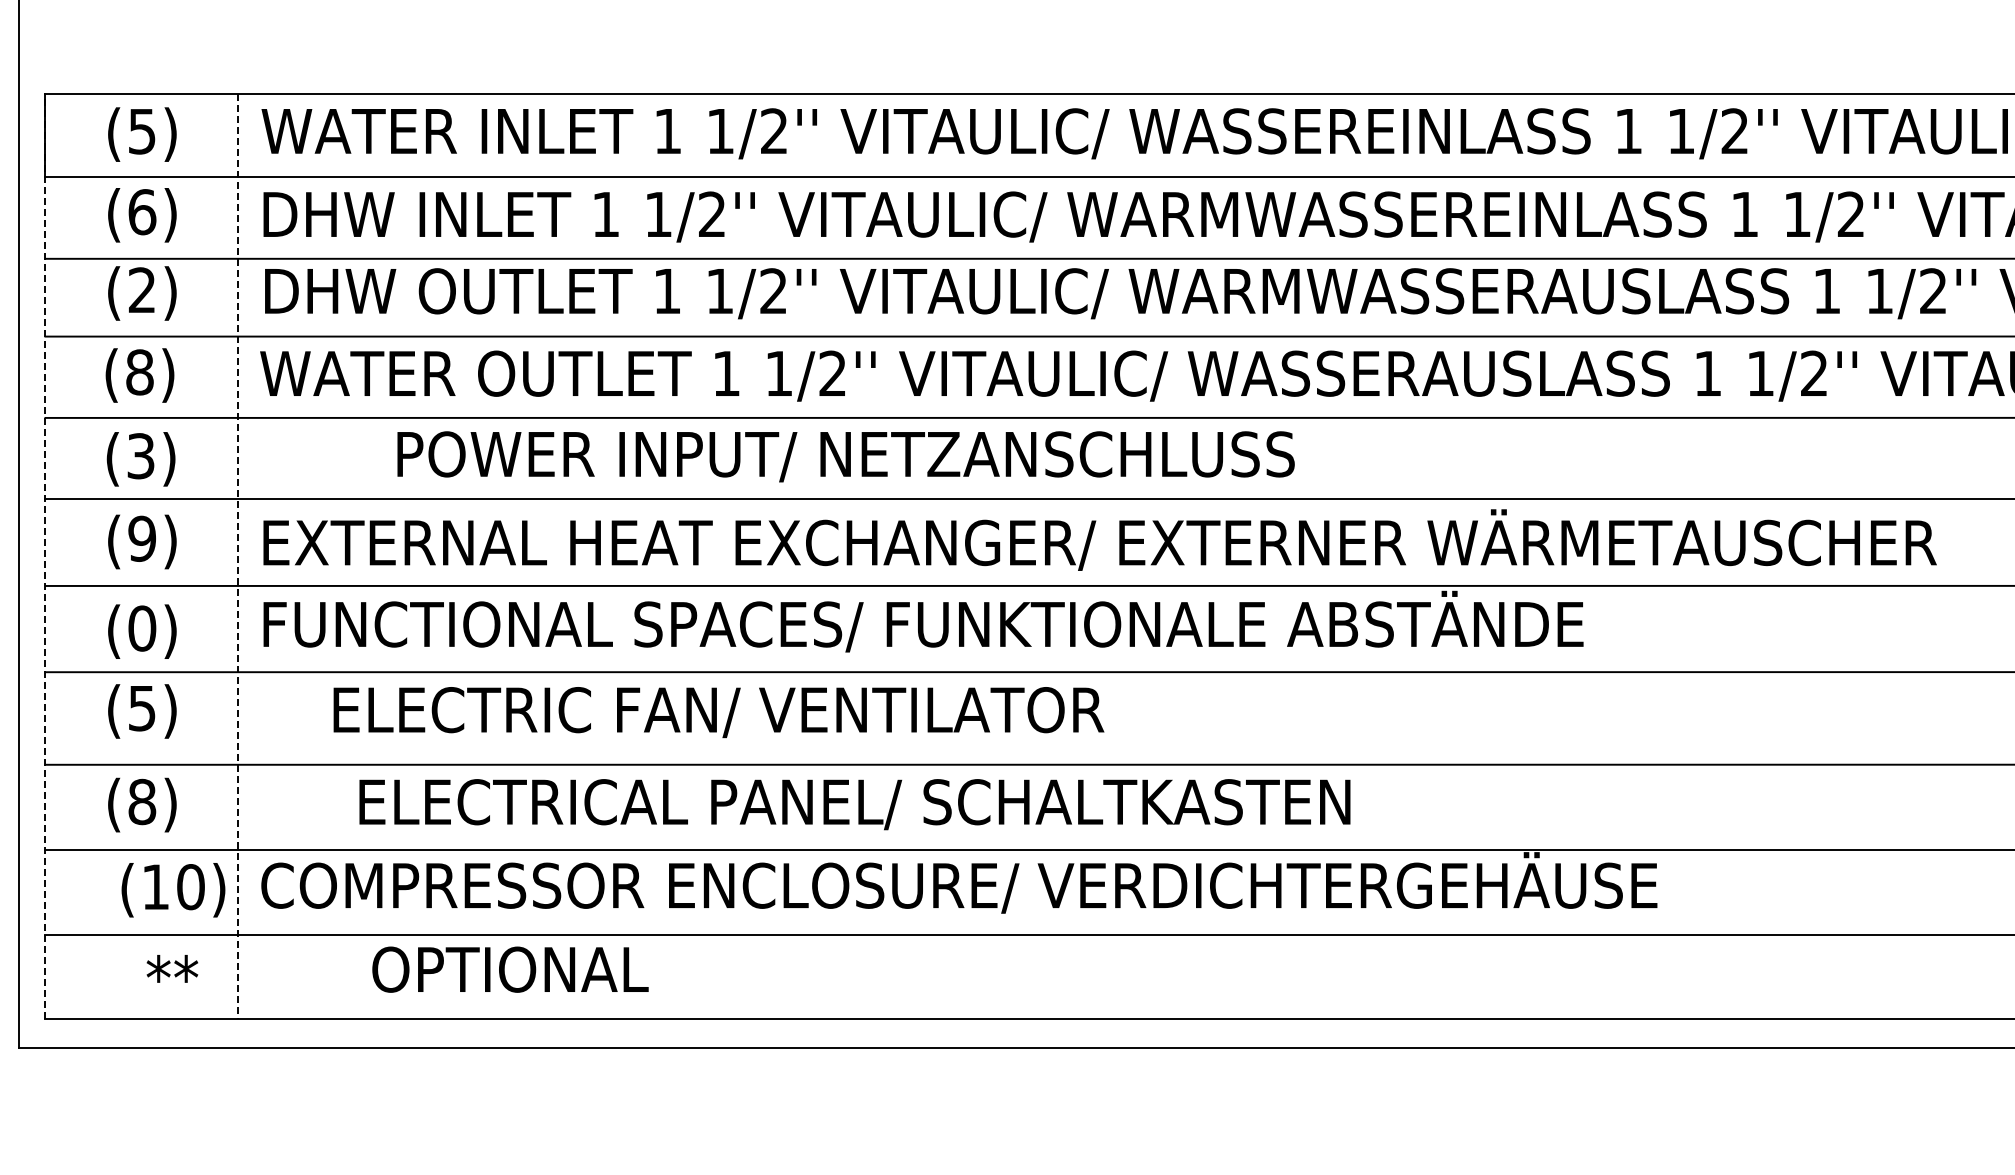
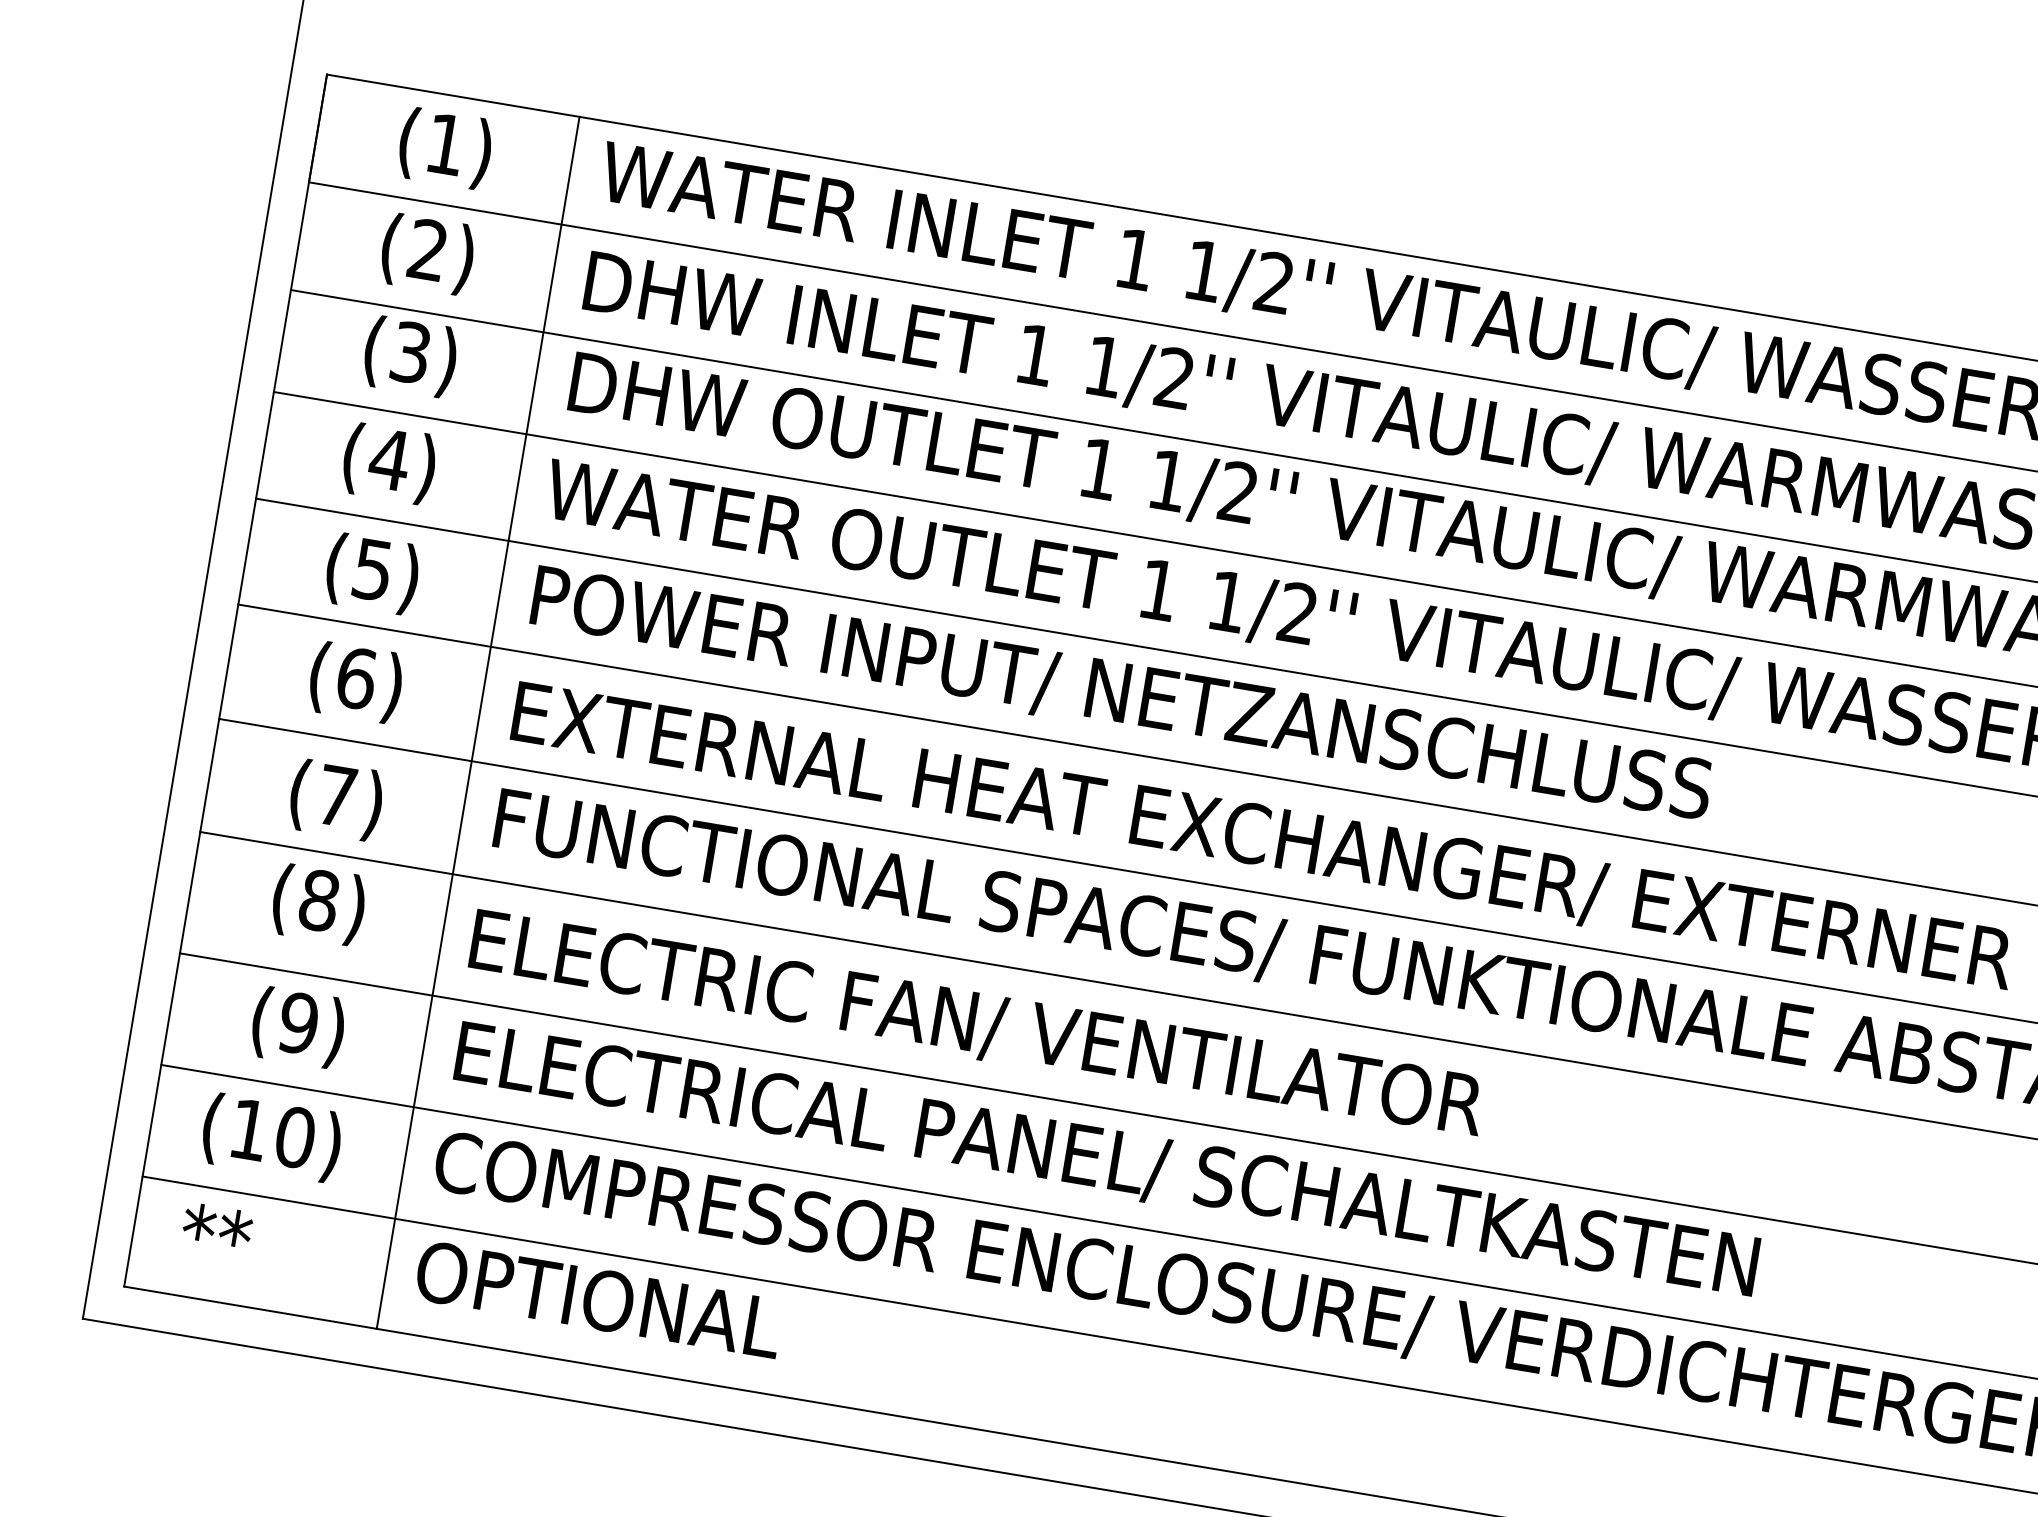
text: (142, 131) -> (446, 144), (5) -> (1)
text: (142, 212) -> (428, 250), (6) -> (2)
text: (142, 290) -> (411, 352), (2) -> (3)
text: (139, 372) -> (389, 459), (8) -> (4)
text: (141, 455) -> (373, 568), (3) -> (5)
text: (845, 456) -> (1120, 695), moved
text: (142, 538) -> (356, 677), (9) -> (6)
line: (45, 556) -> (225, 680), dashed -> solid
line: (238, 557) -> (478, 723), dashed -> solid
text: (142, 628) -> (337, 795), (0) -> (7)
text: (142, 708) -> (319, 900), (5) -> (8)
text: (718, 712) -> (976, 1025), moved
text: (142, 802) -> (298, 1024), (8) -> (9)
text: (854, 804) -> (1106, 1161), moved
text: (173, 890) -> (271, 1138), moved
text: (172, 968) -> (218, 1224), moved
text: (510, 969) -> (599, 1299), moved

